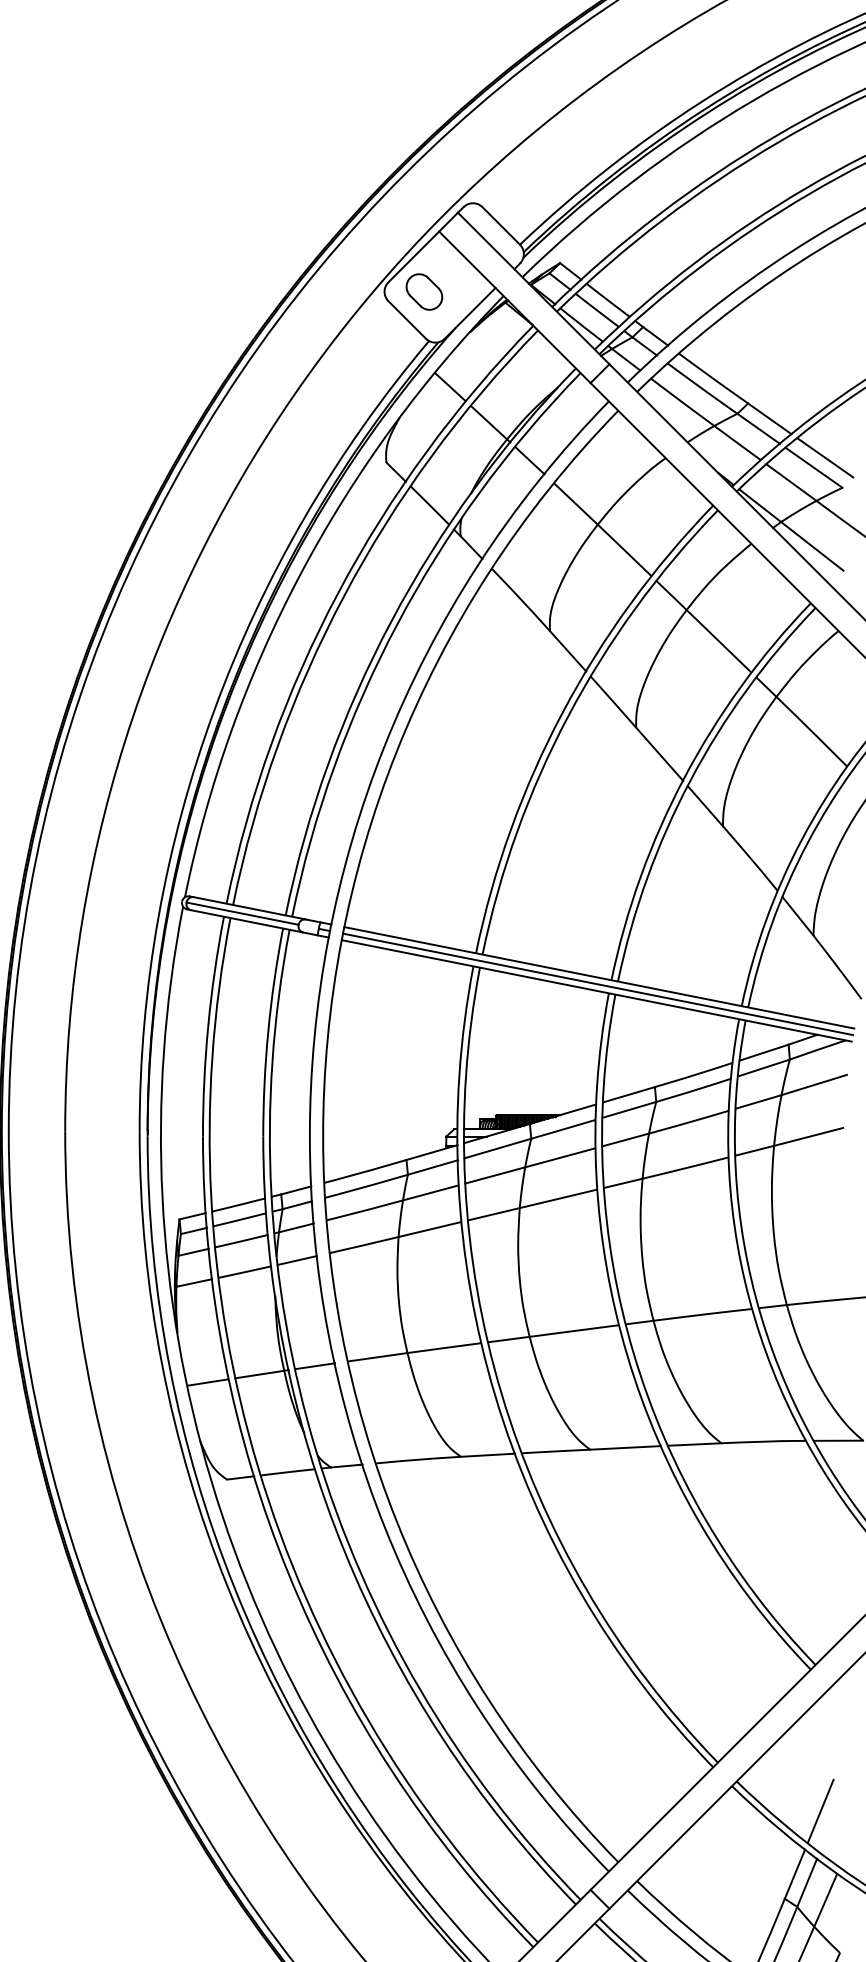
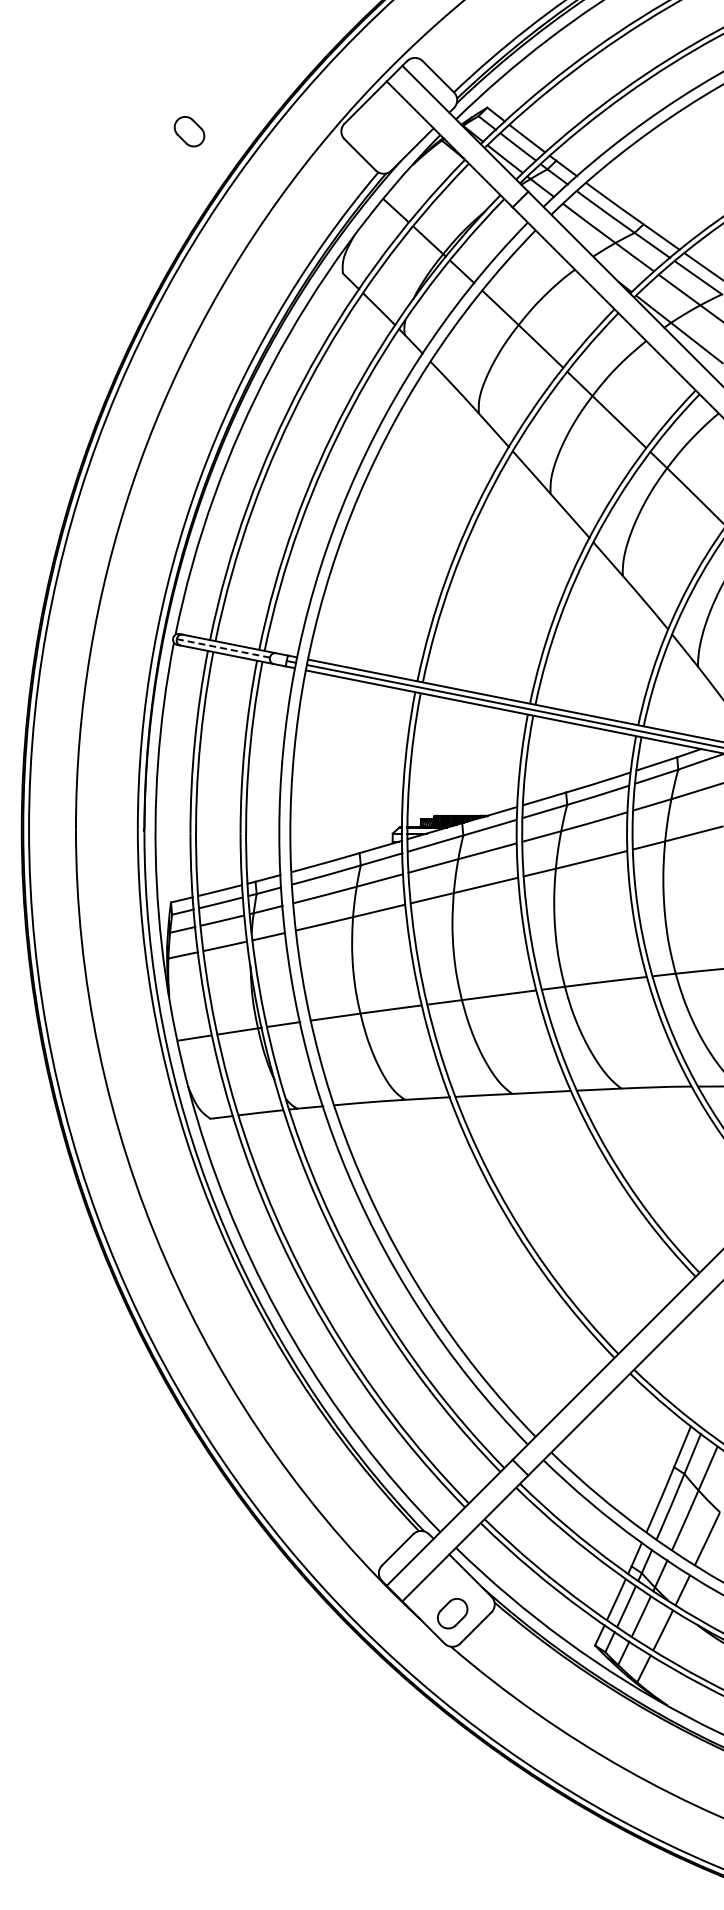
part: (424, 291) -> (189, 131), moved
line: (241, 913) -> (222, 648), solid -> dashed
line: (820, 1811) -> (703, 1394), removed

